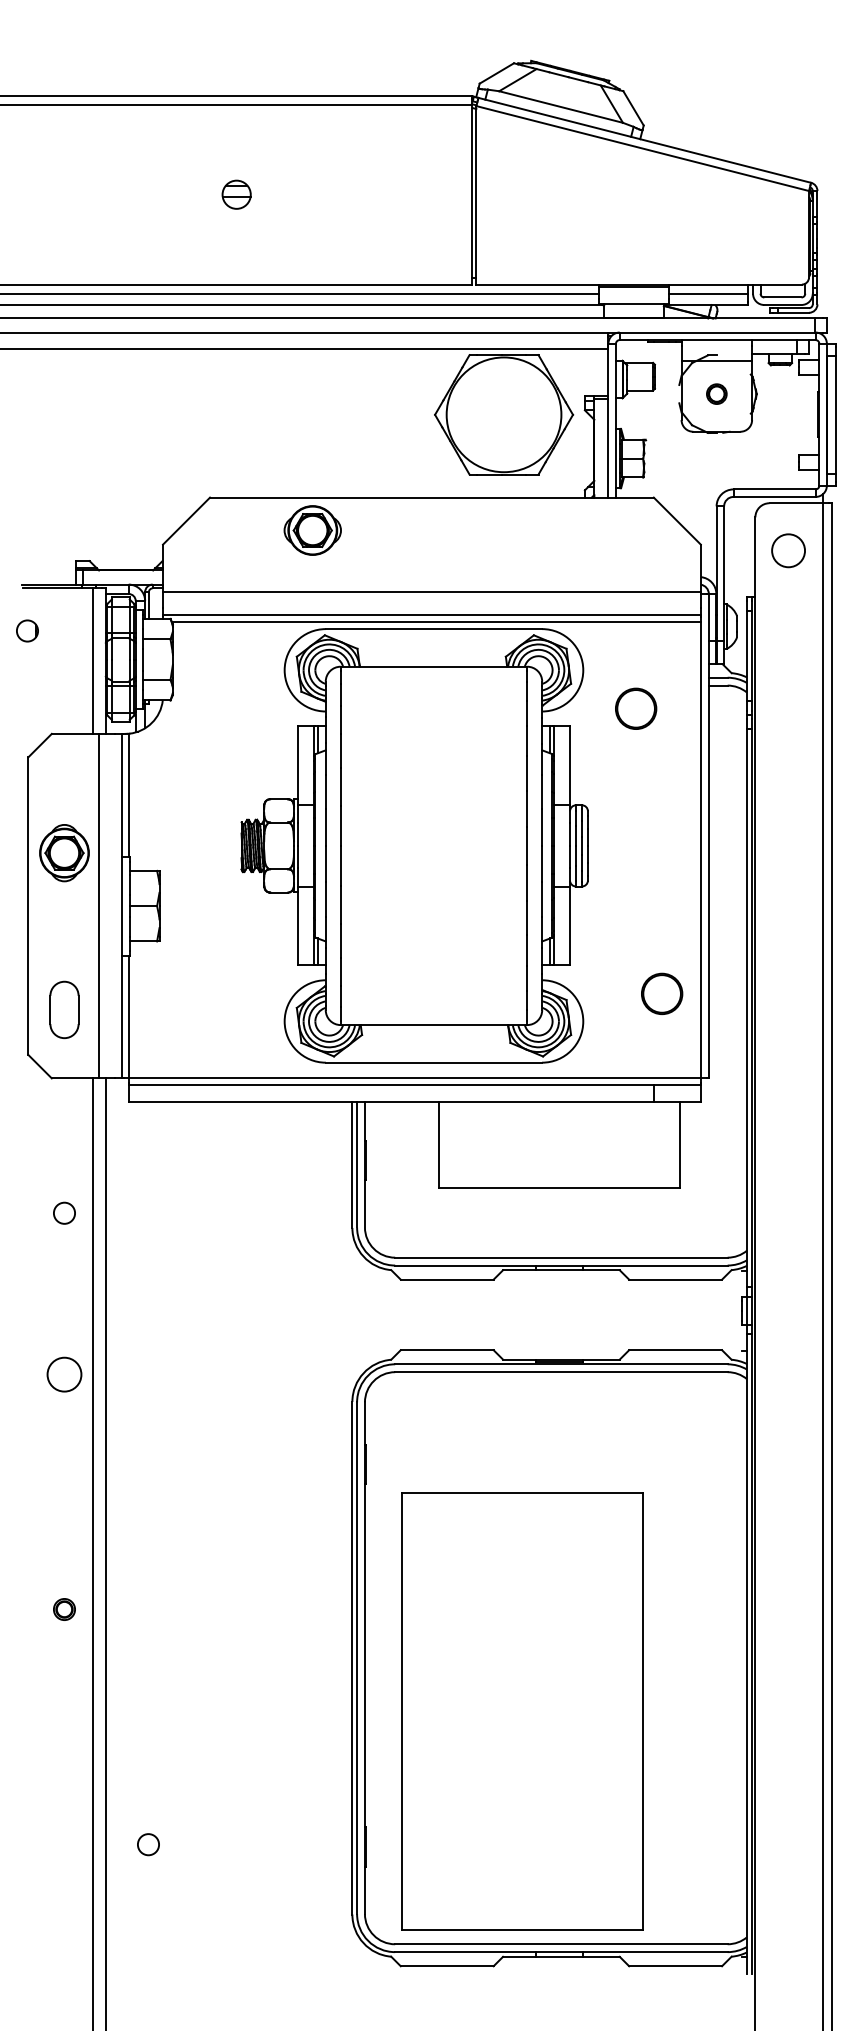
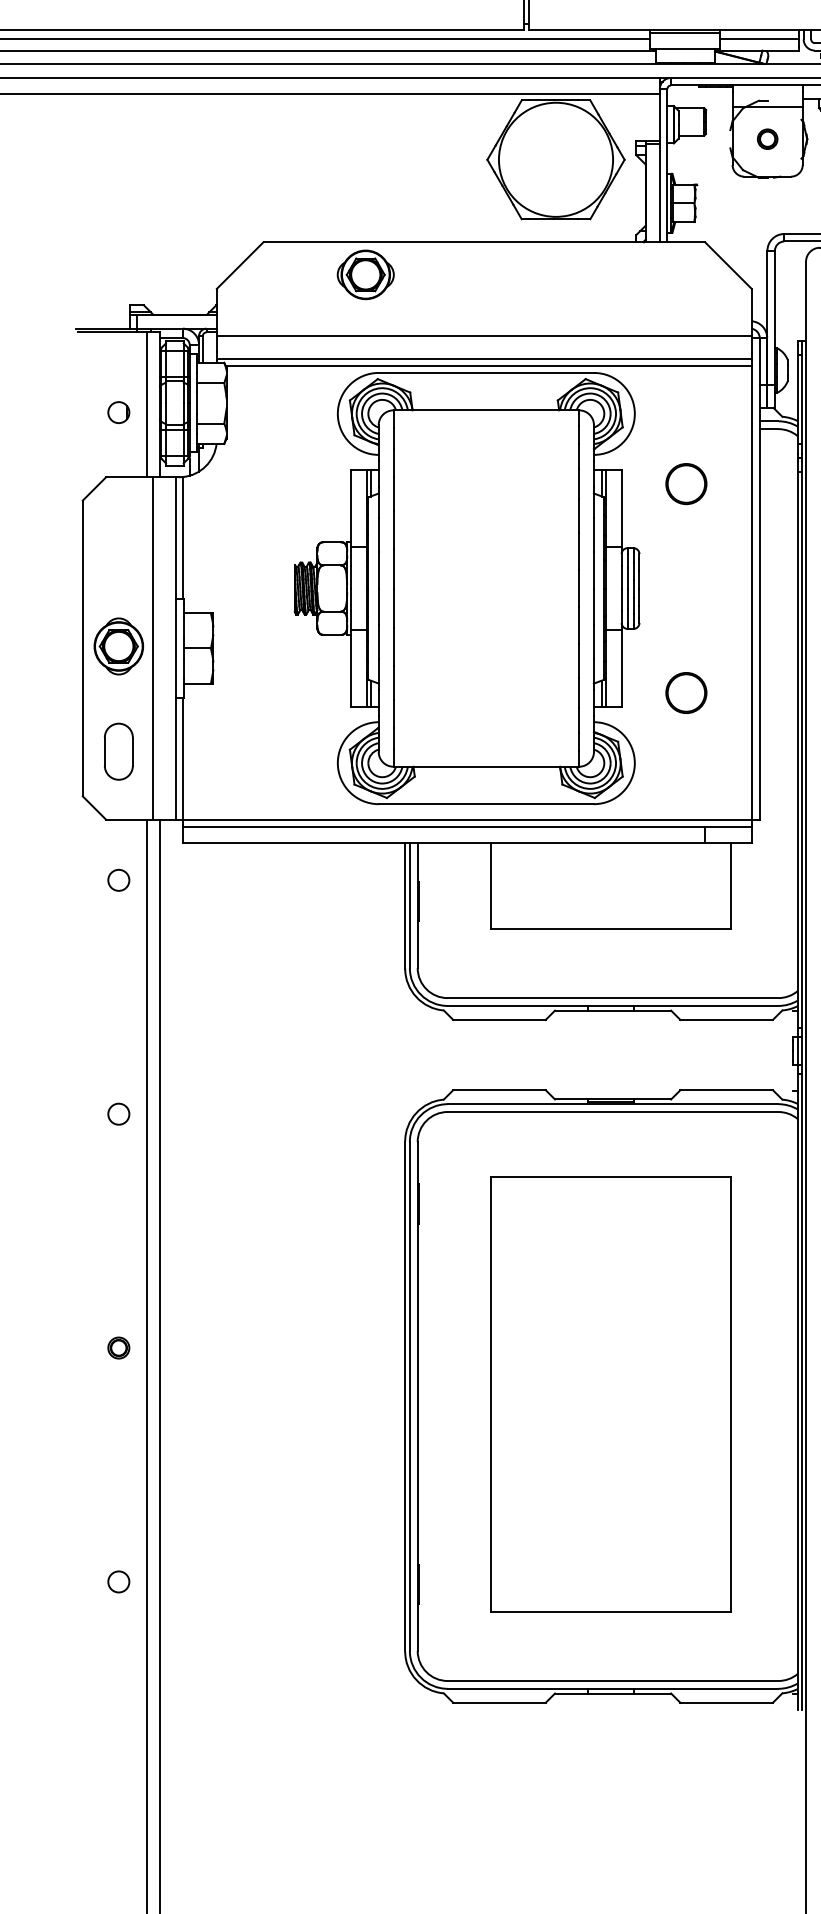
circle: (27, 630) -> (118, 412), moved
part: (636, 708) -> (686, 483), moved
part: (64, 853) -> (118, 646), moved
part: (662, 993) -> (686, 692), moved
circle: (64, 1212) -> (118, 879), moved
circle: (64, 1373) -> (118, 1113), size x0.62
part: (522, 1711) -> (611, 1393), moved
circle: (148, 1844) -> (118, 1581), moved

